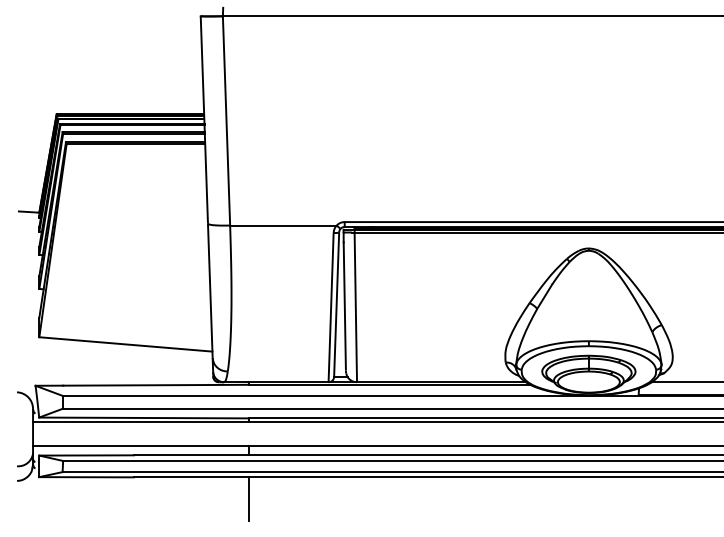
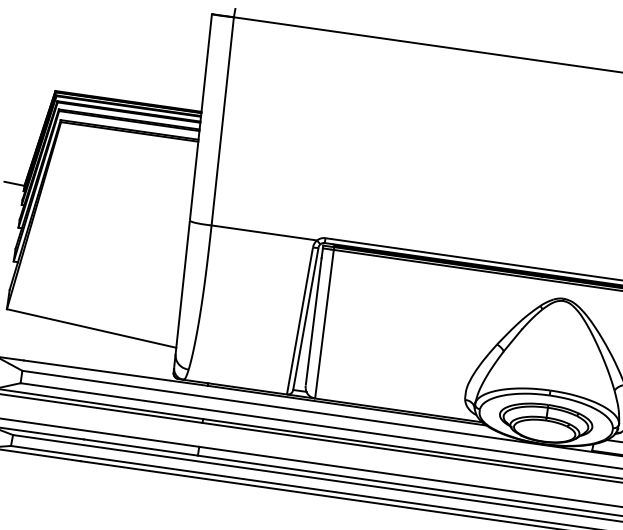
line: (249, 498) -> (192, 498), removed

